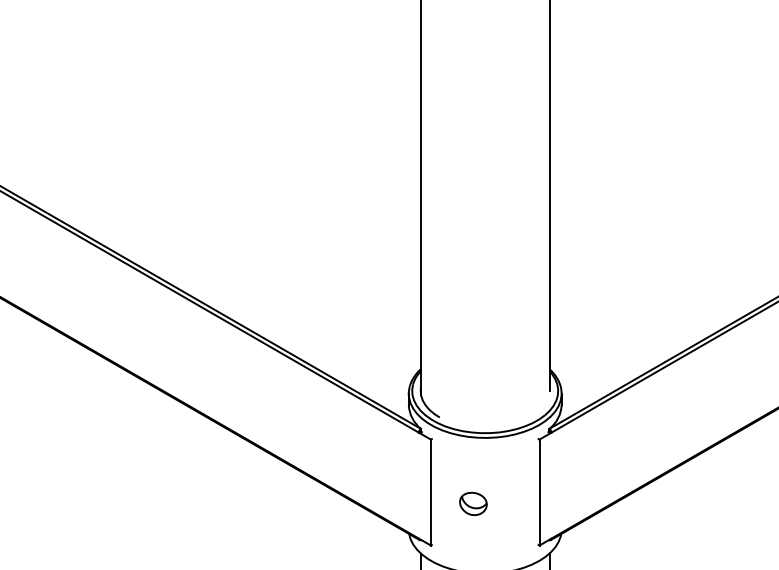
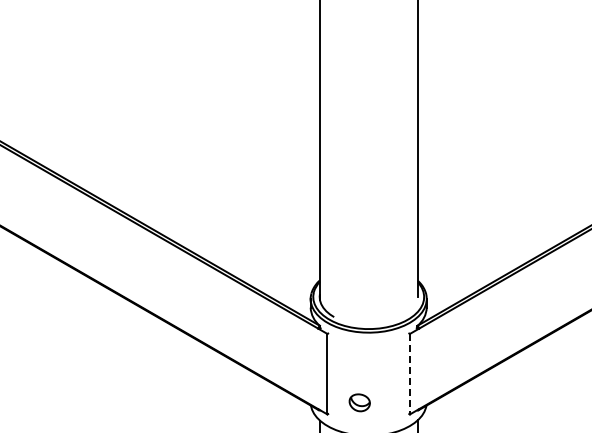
line: (538, 492) -> (409, 374), solid -> dashed
part: (473, 503) -> (359, 402), moved

